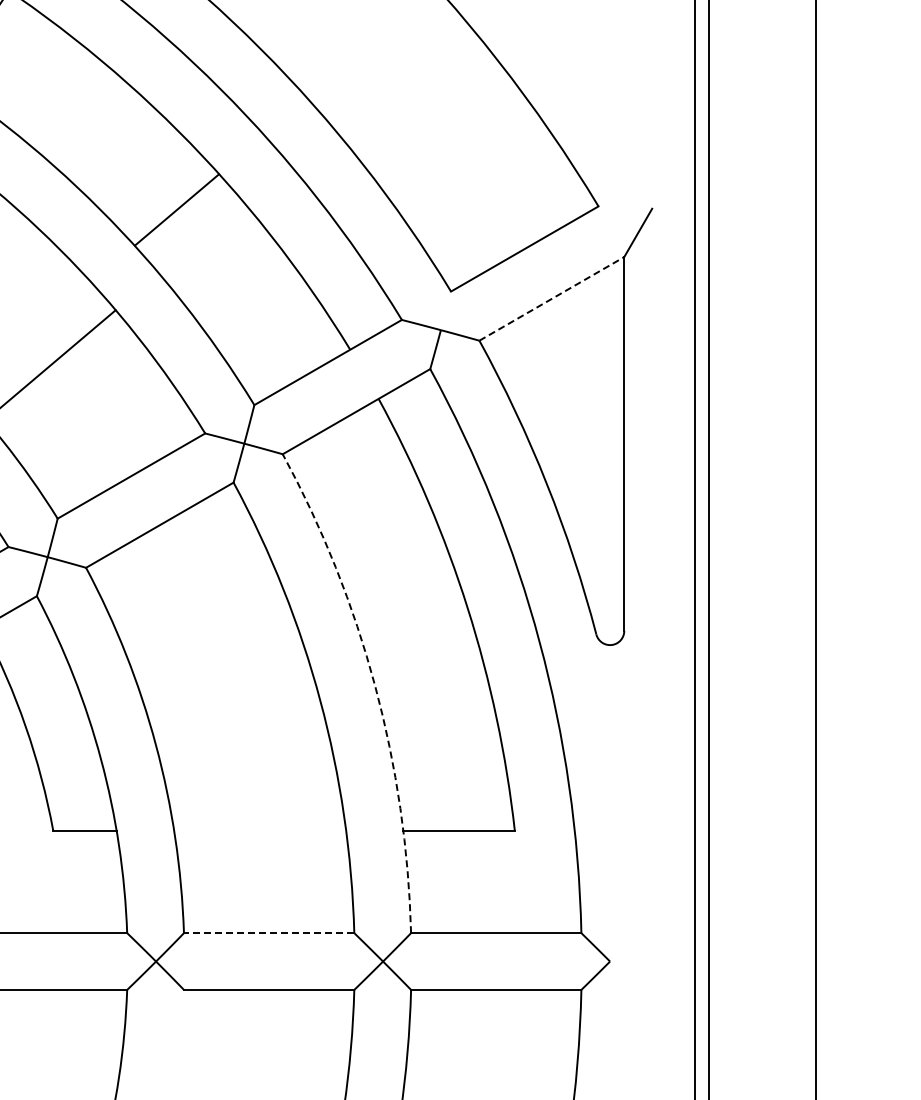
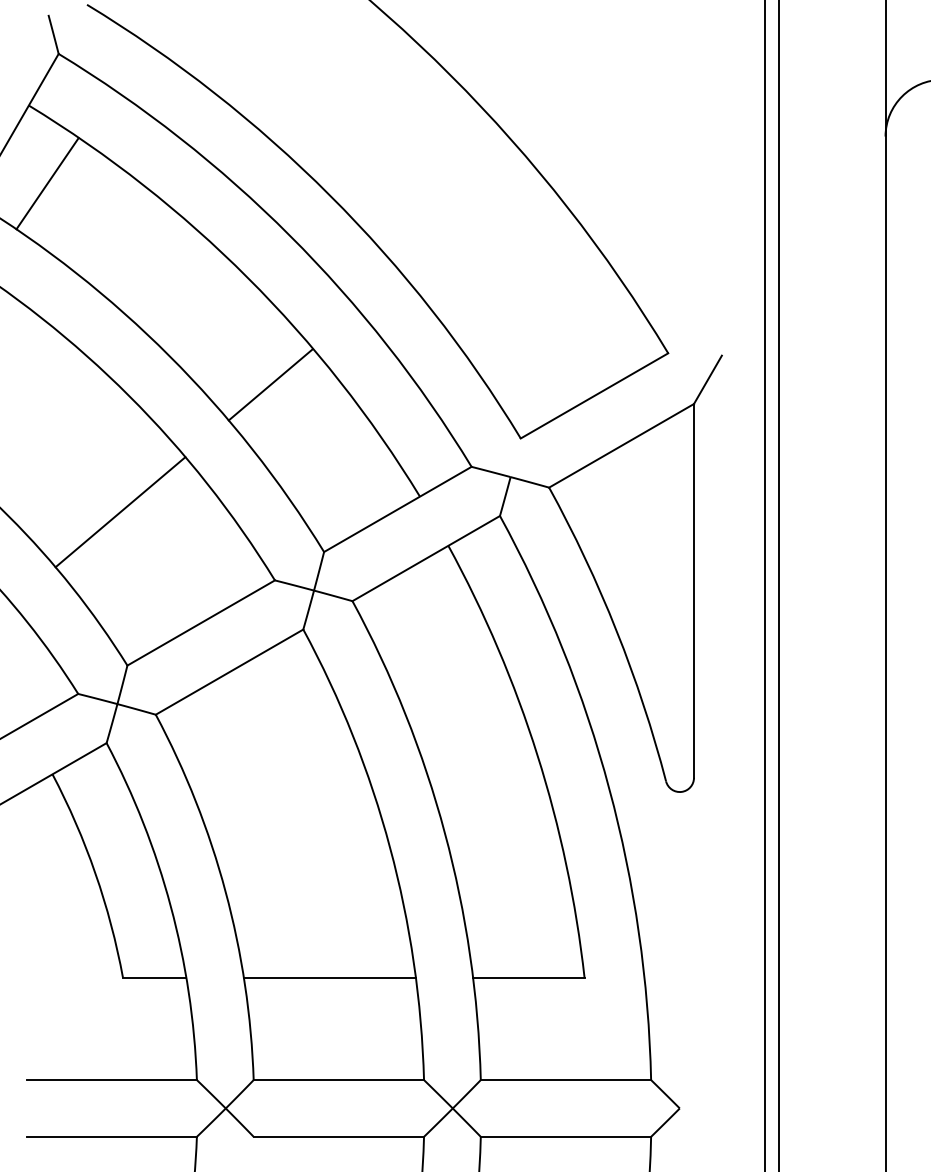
line: (176, 209) -> (270, 384), moved
line: (551, 298) -> (621, 445), dashed -> solid
arc: (374, 686) -> (444, 833), dashed -> solid
line: (259, 830) -> (329, 977), added
line: (268, 933) -> (338, 1080), dashed -> solid

